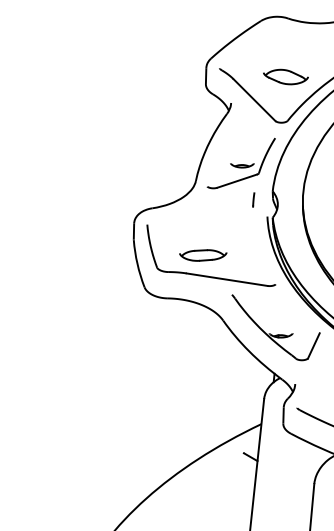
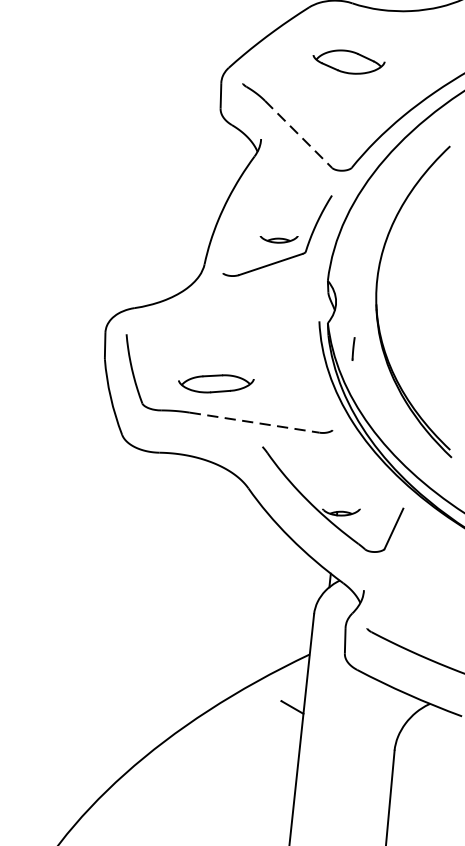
part: (285, 76) -> (348, 61), moved
line: (254, 100) -> (298, 135), solid -> dashed
line: (253, 199) -> (353, 348), moved
line: (227, 279) -> (255, 422), solid -> dashed

